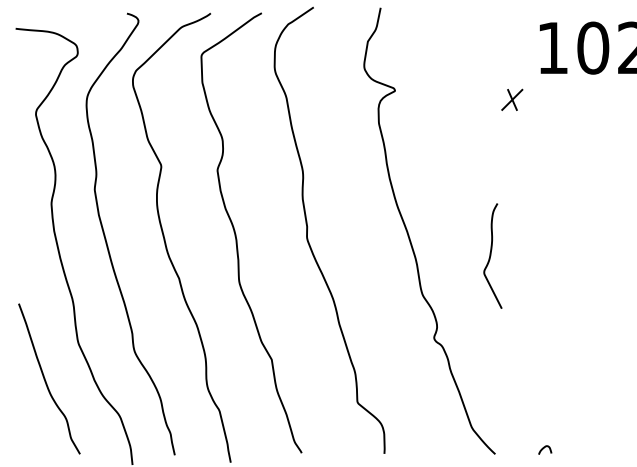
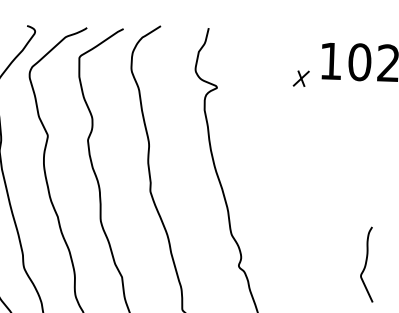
part: (512, 99) -> (301, 78), moved
curve: (491, 255) -> (366, 264), moved

